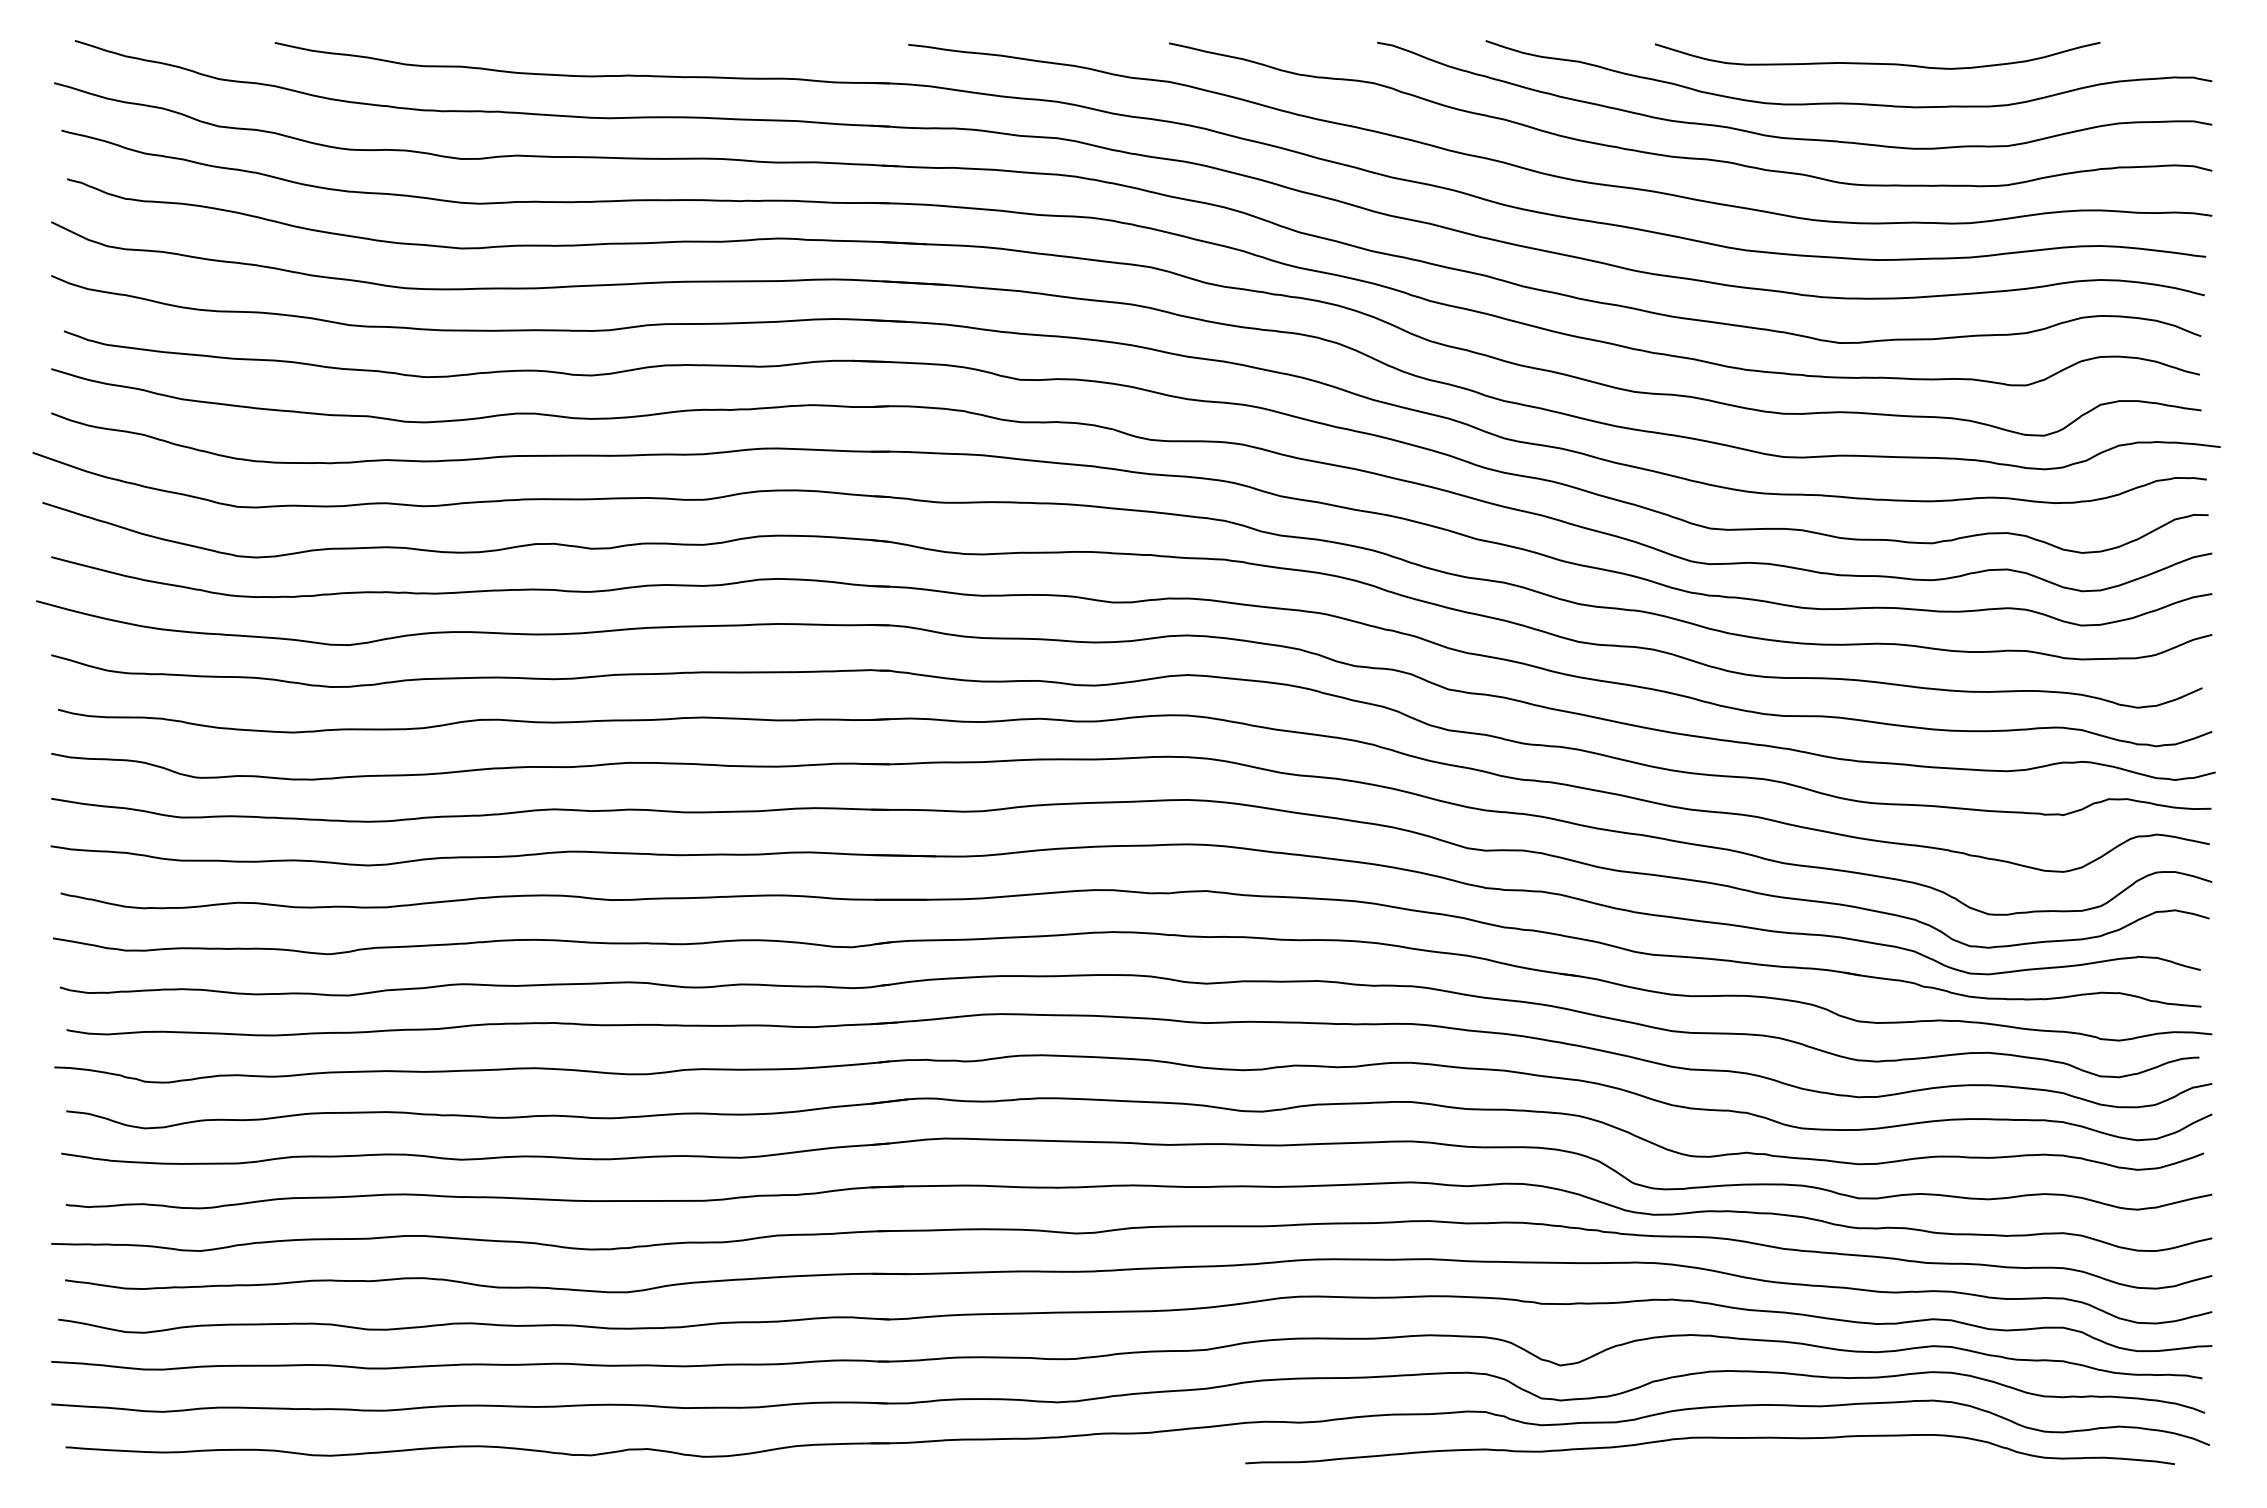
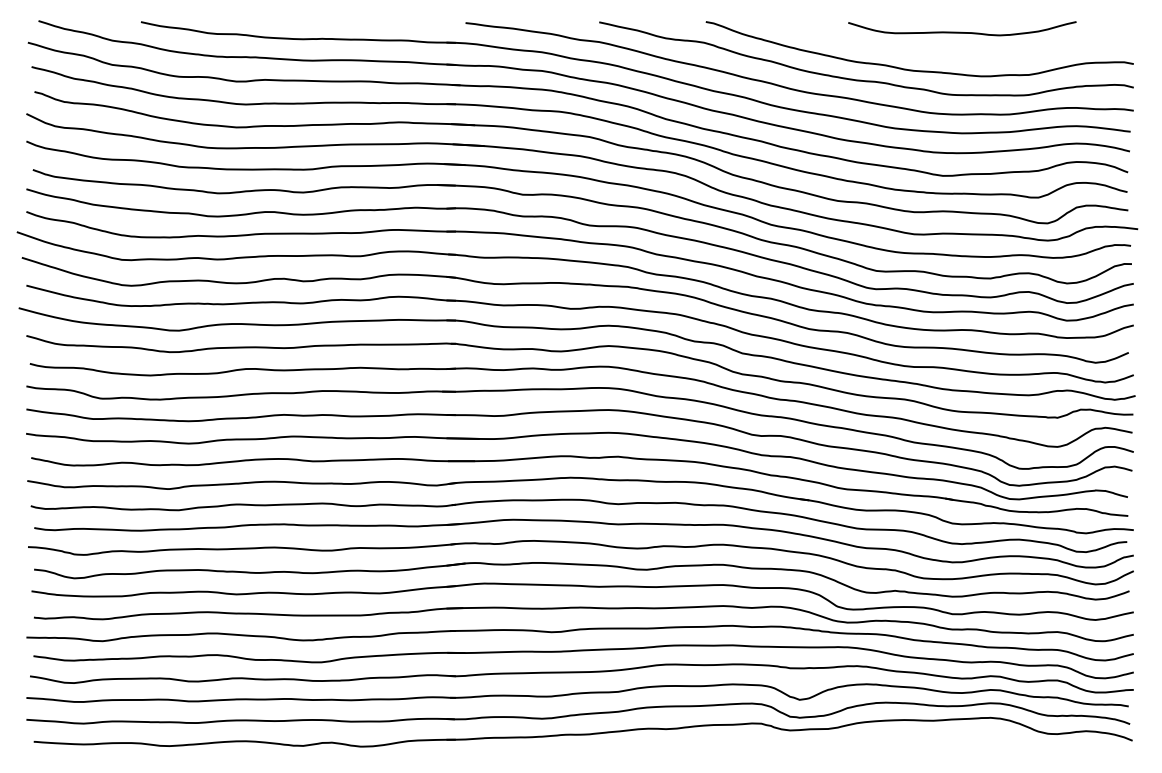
curve: (1848, 102) -> (947, 52), removed
curve: (1710, 1438) -> (876, 737), removed

